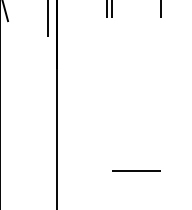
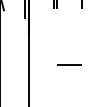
line: (136, 169) -> (69, 64), moved

